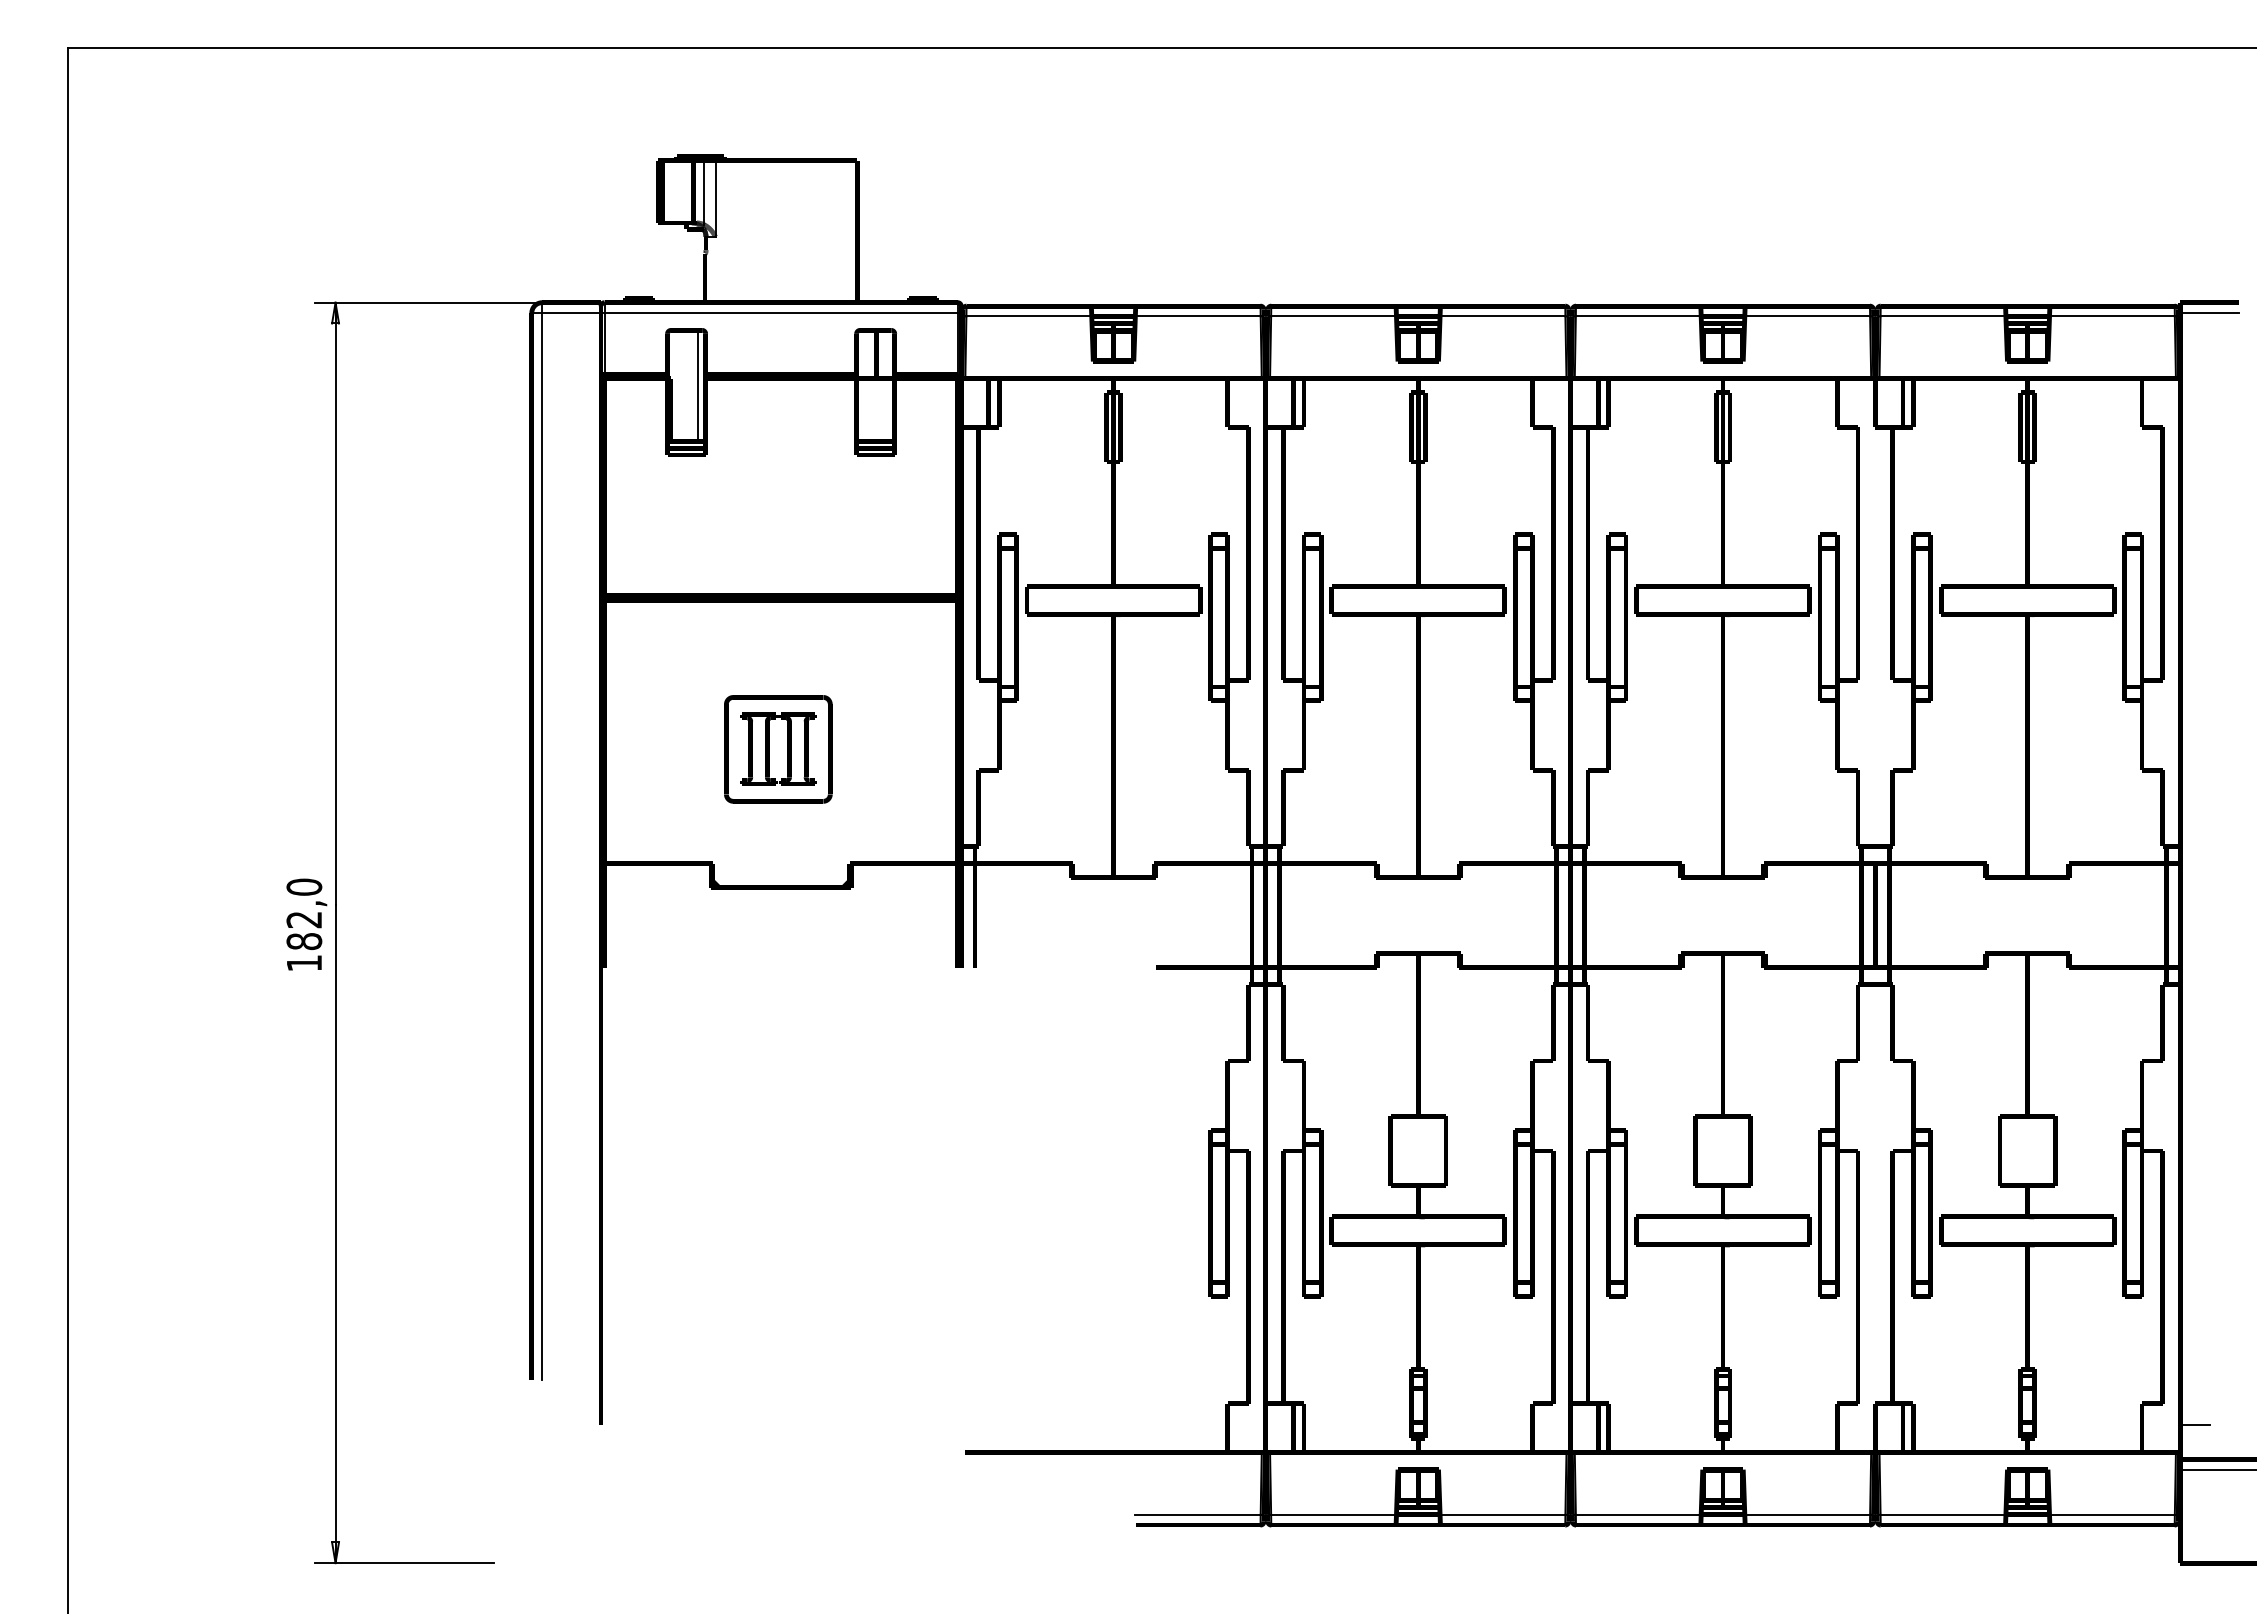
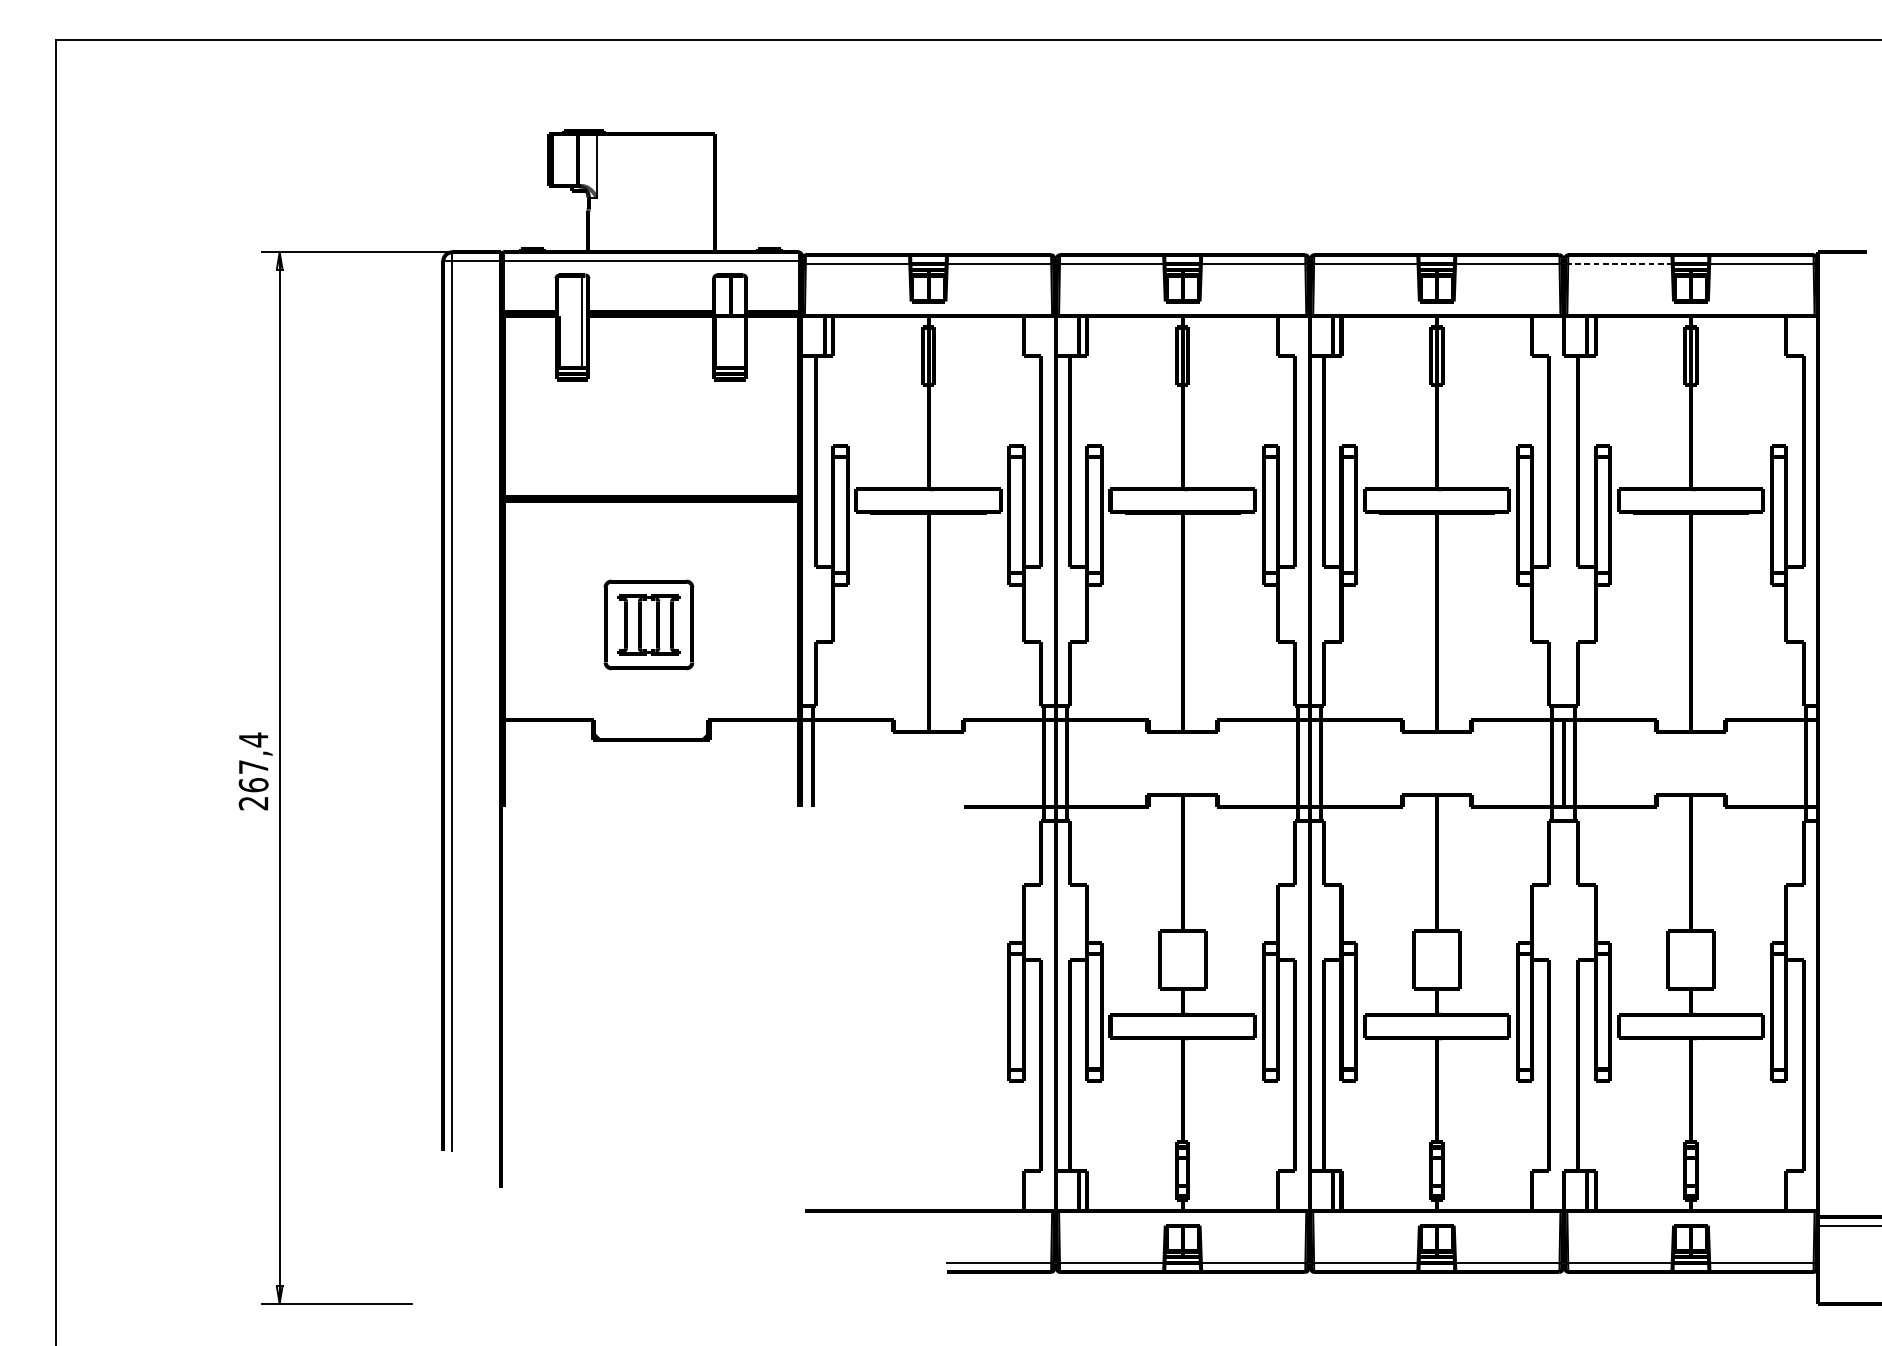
line: (703, 192) -> (586, 160), removed
line: (2209, 313) -> (1842, 261), removed
line: (1943, 316) -> (1620, 263), solid -> dashed
text: (304, 924) -> (253, 770), 182,0 -> 267,4
line: (2194, 1424) -> (1830, 1187), removed

